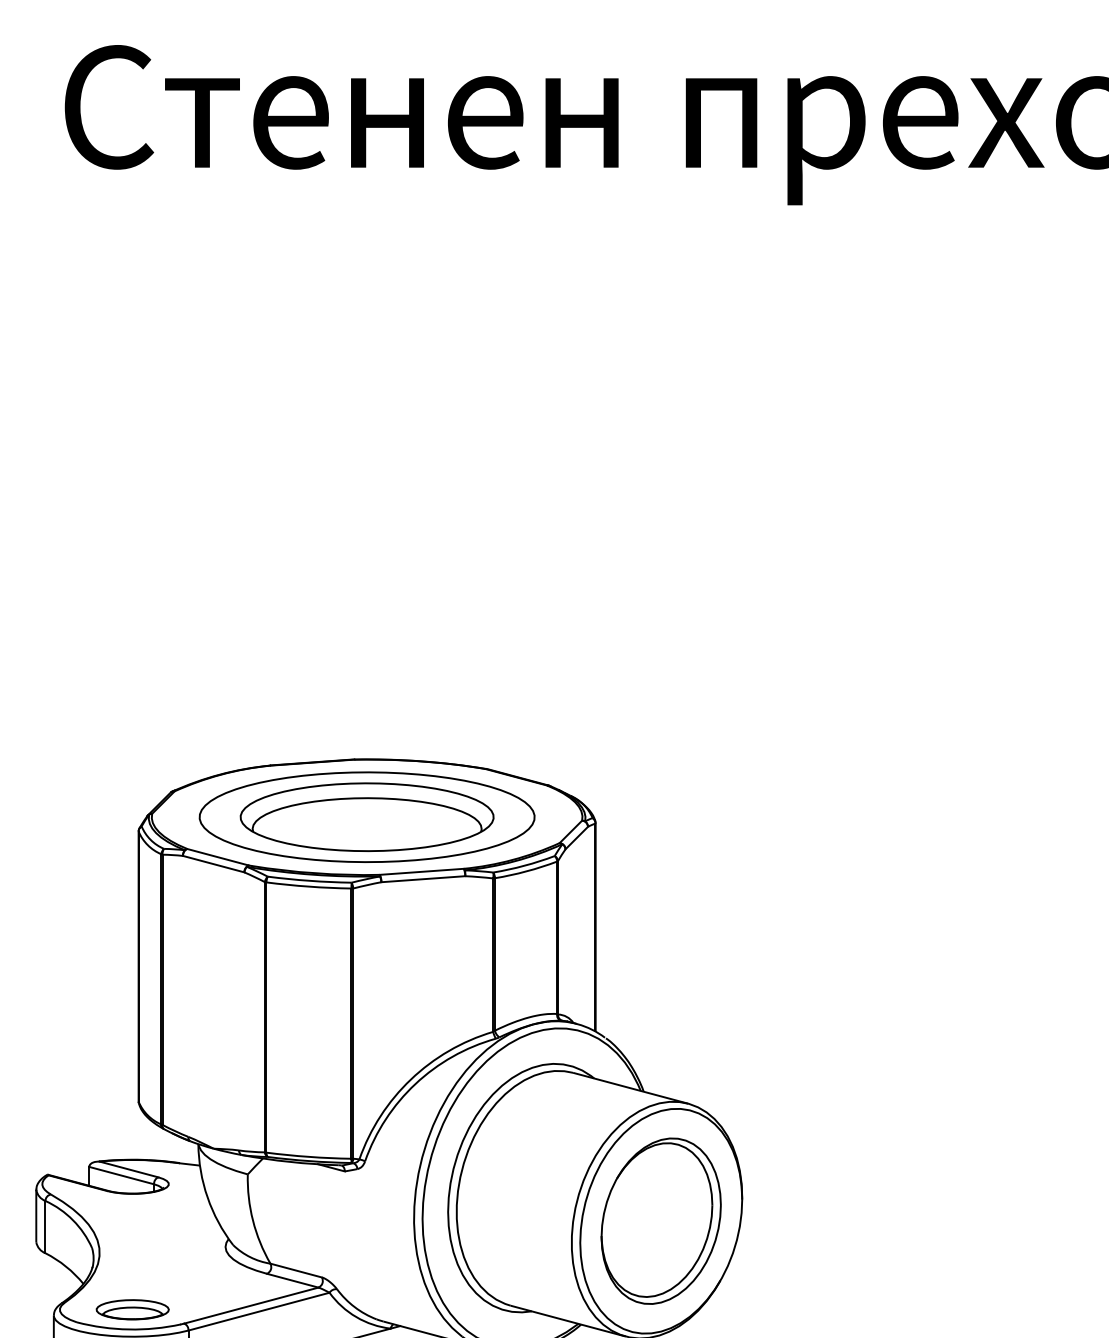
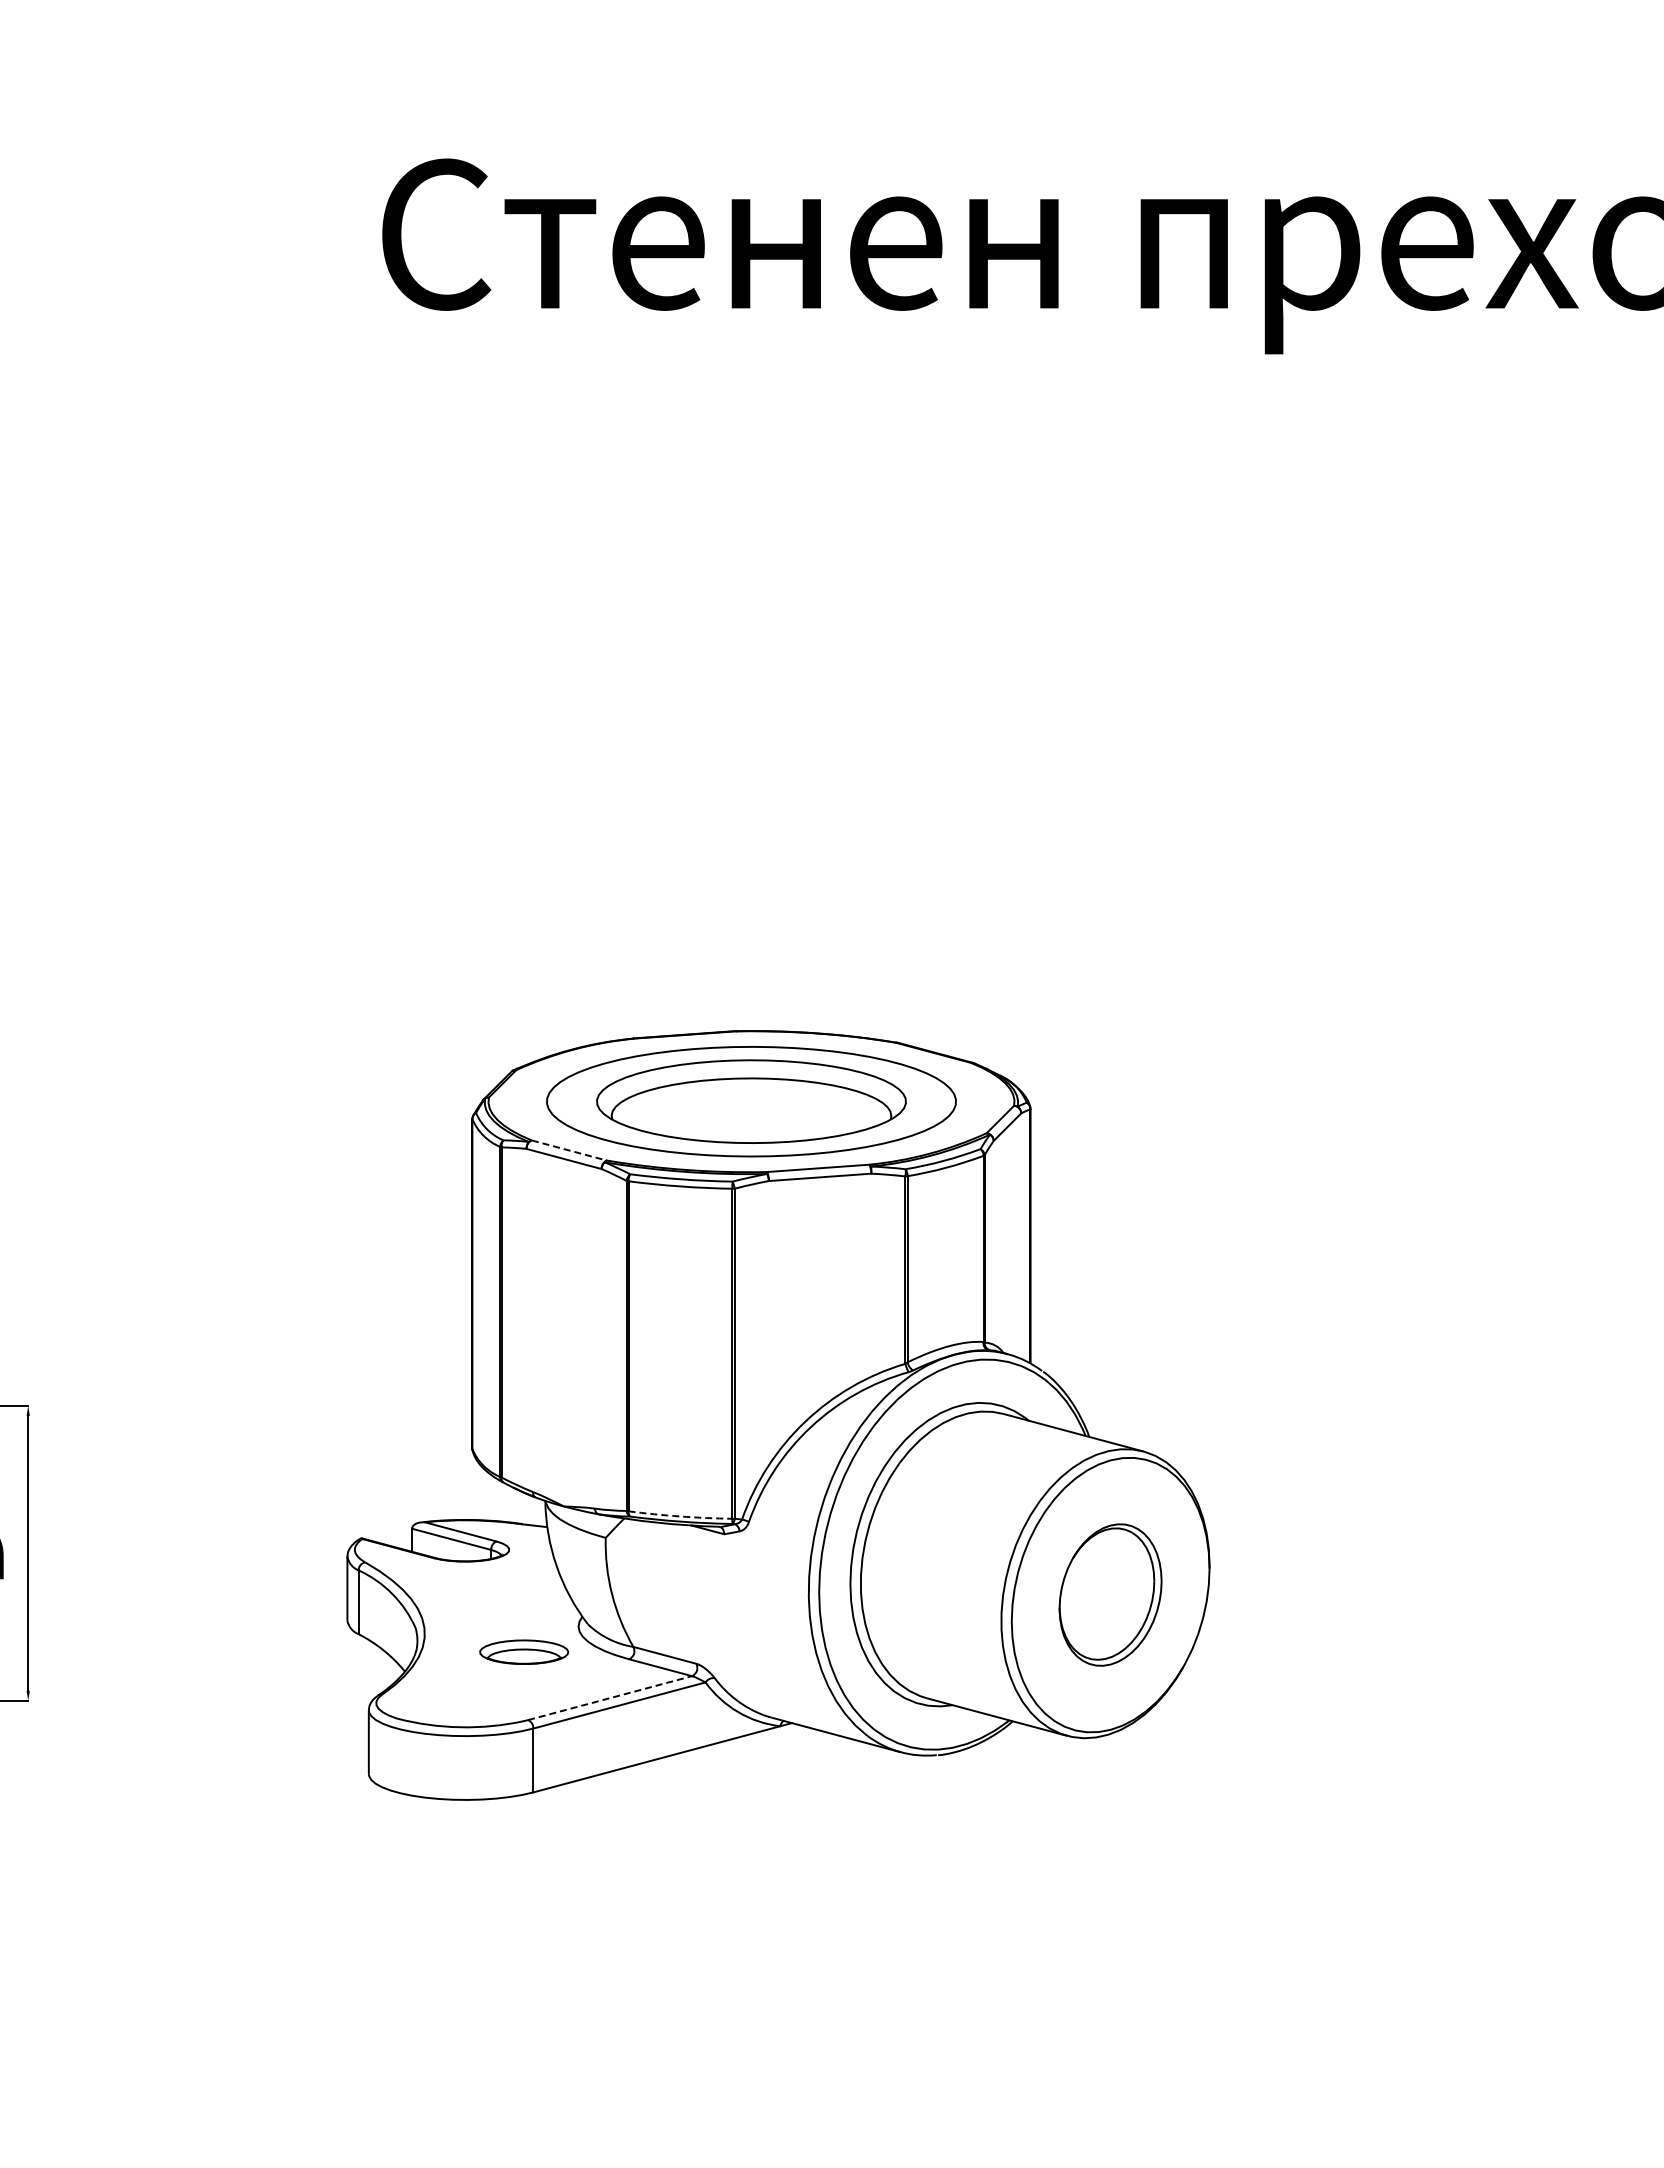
line: (218, 857) -> (569, 1150), solid -> dashed
arc: (309, 1156) -> (680, 1516), solid -> dashed
part: (661, 1220) -> (1110, 1594), size x0.7
line: (251, 1305) -> (610, 1698), solid -> dashed
part: (132, 1309) -> (524, 1651), moved

